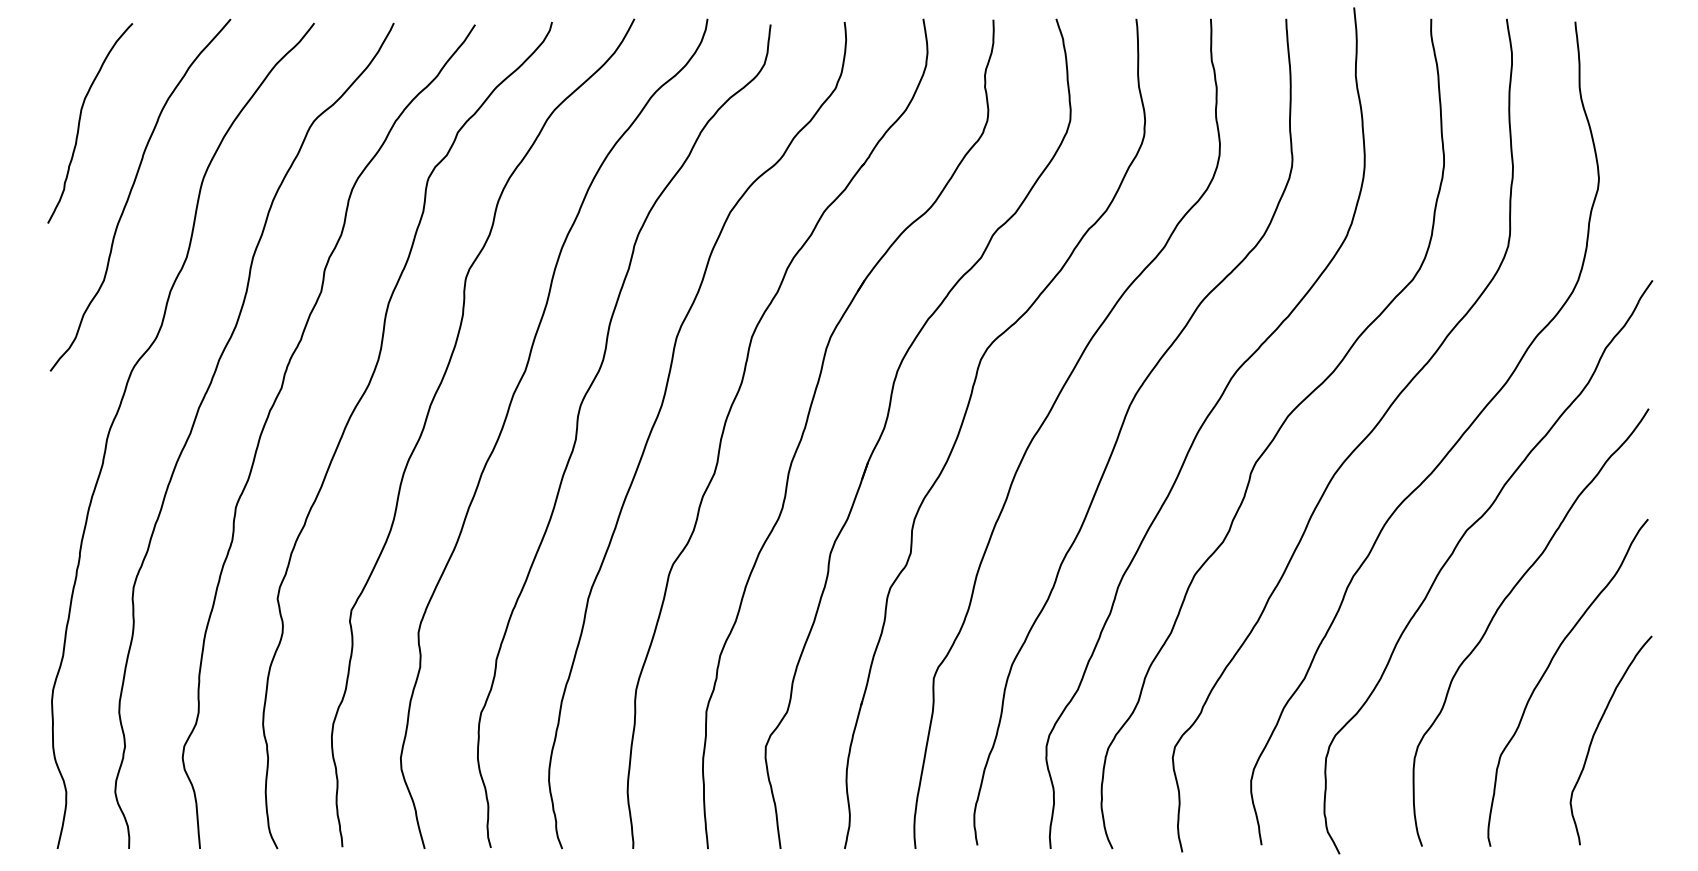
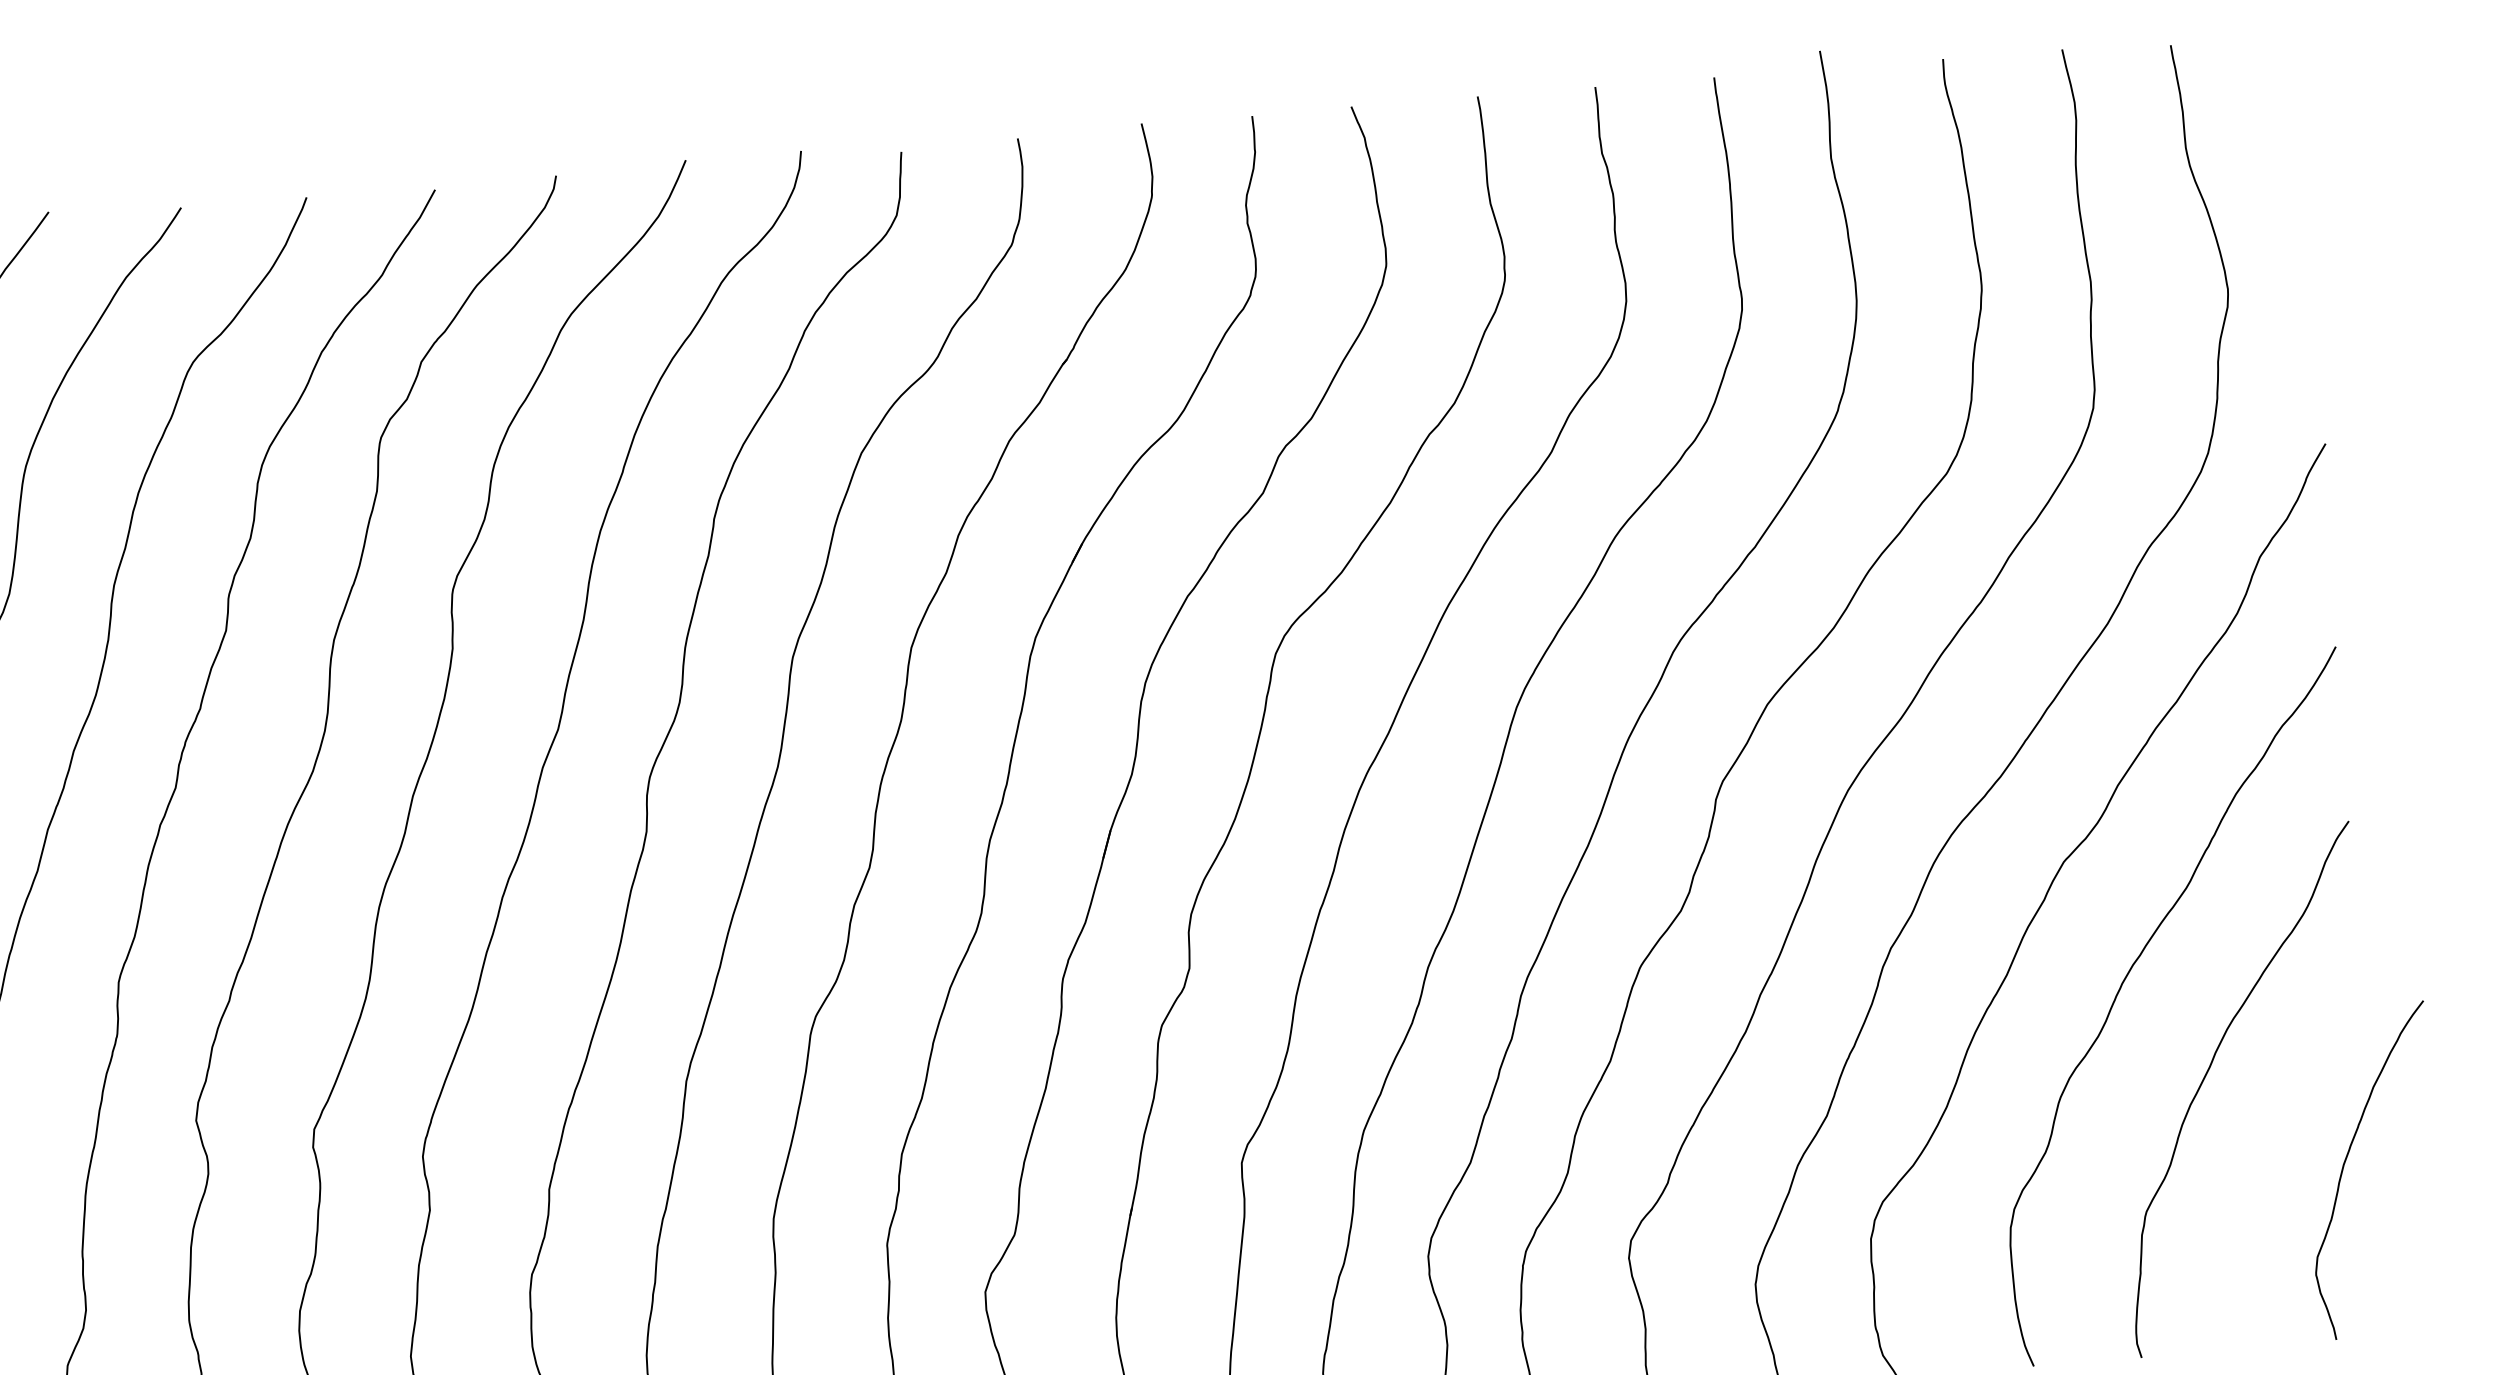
curve: (1594, 736) -> (2345, 1166), moved

